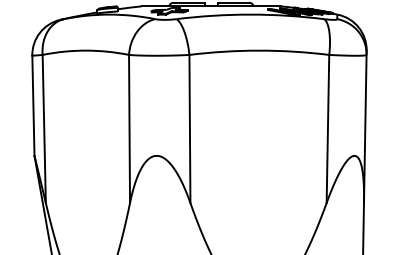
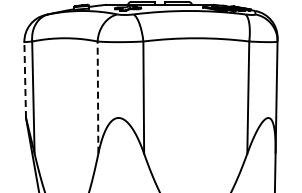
line: (33, 106) -> (25, 80), solid -> dashed
line: (130, 128) -> (98, 97), solid -> dashed

